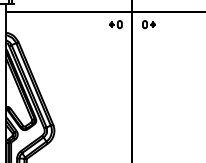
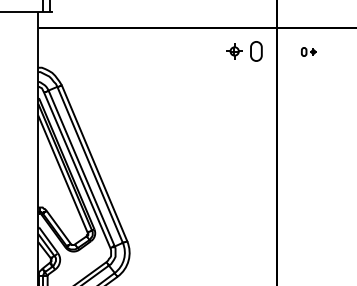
part: (115, 24) -> (245, 51), size x1.4
part: (148, 24) -> (307, 51), size x0.6

